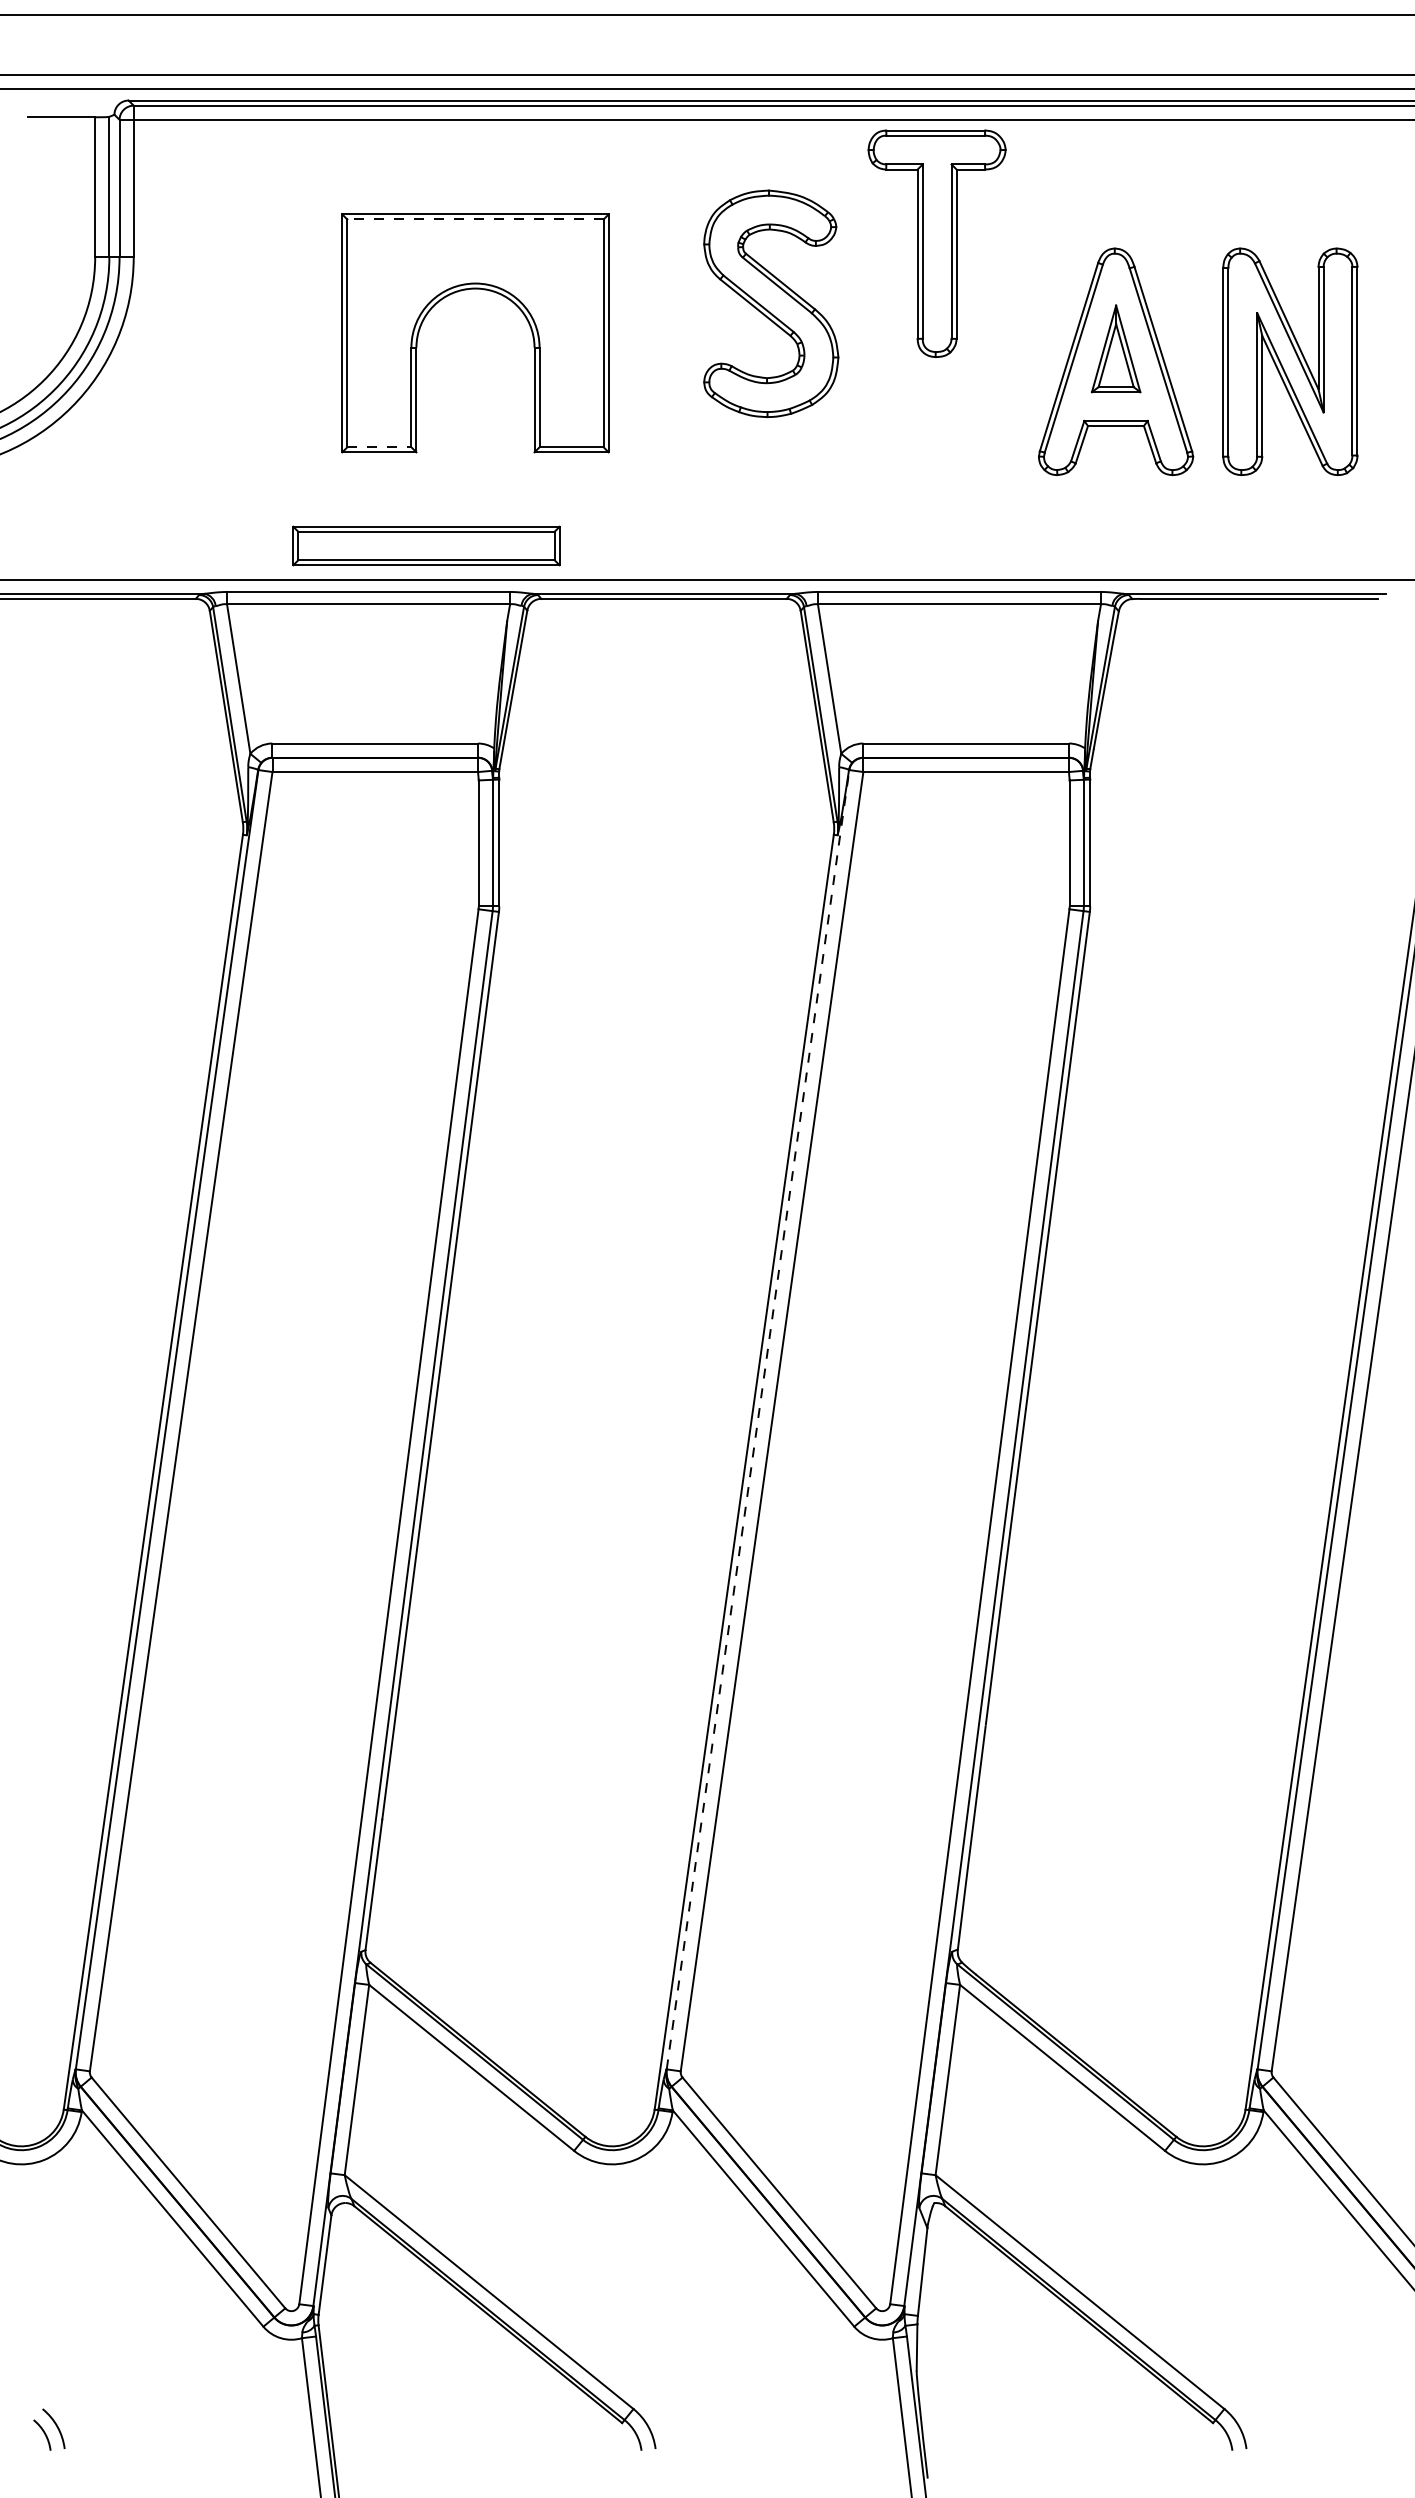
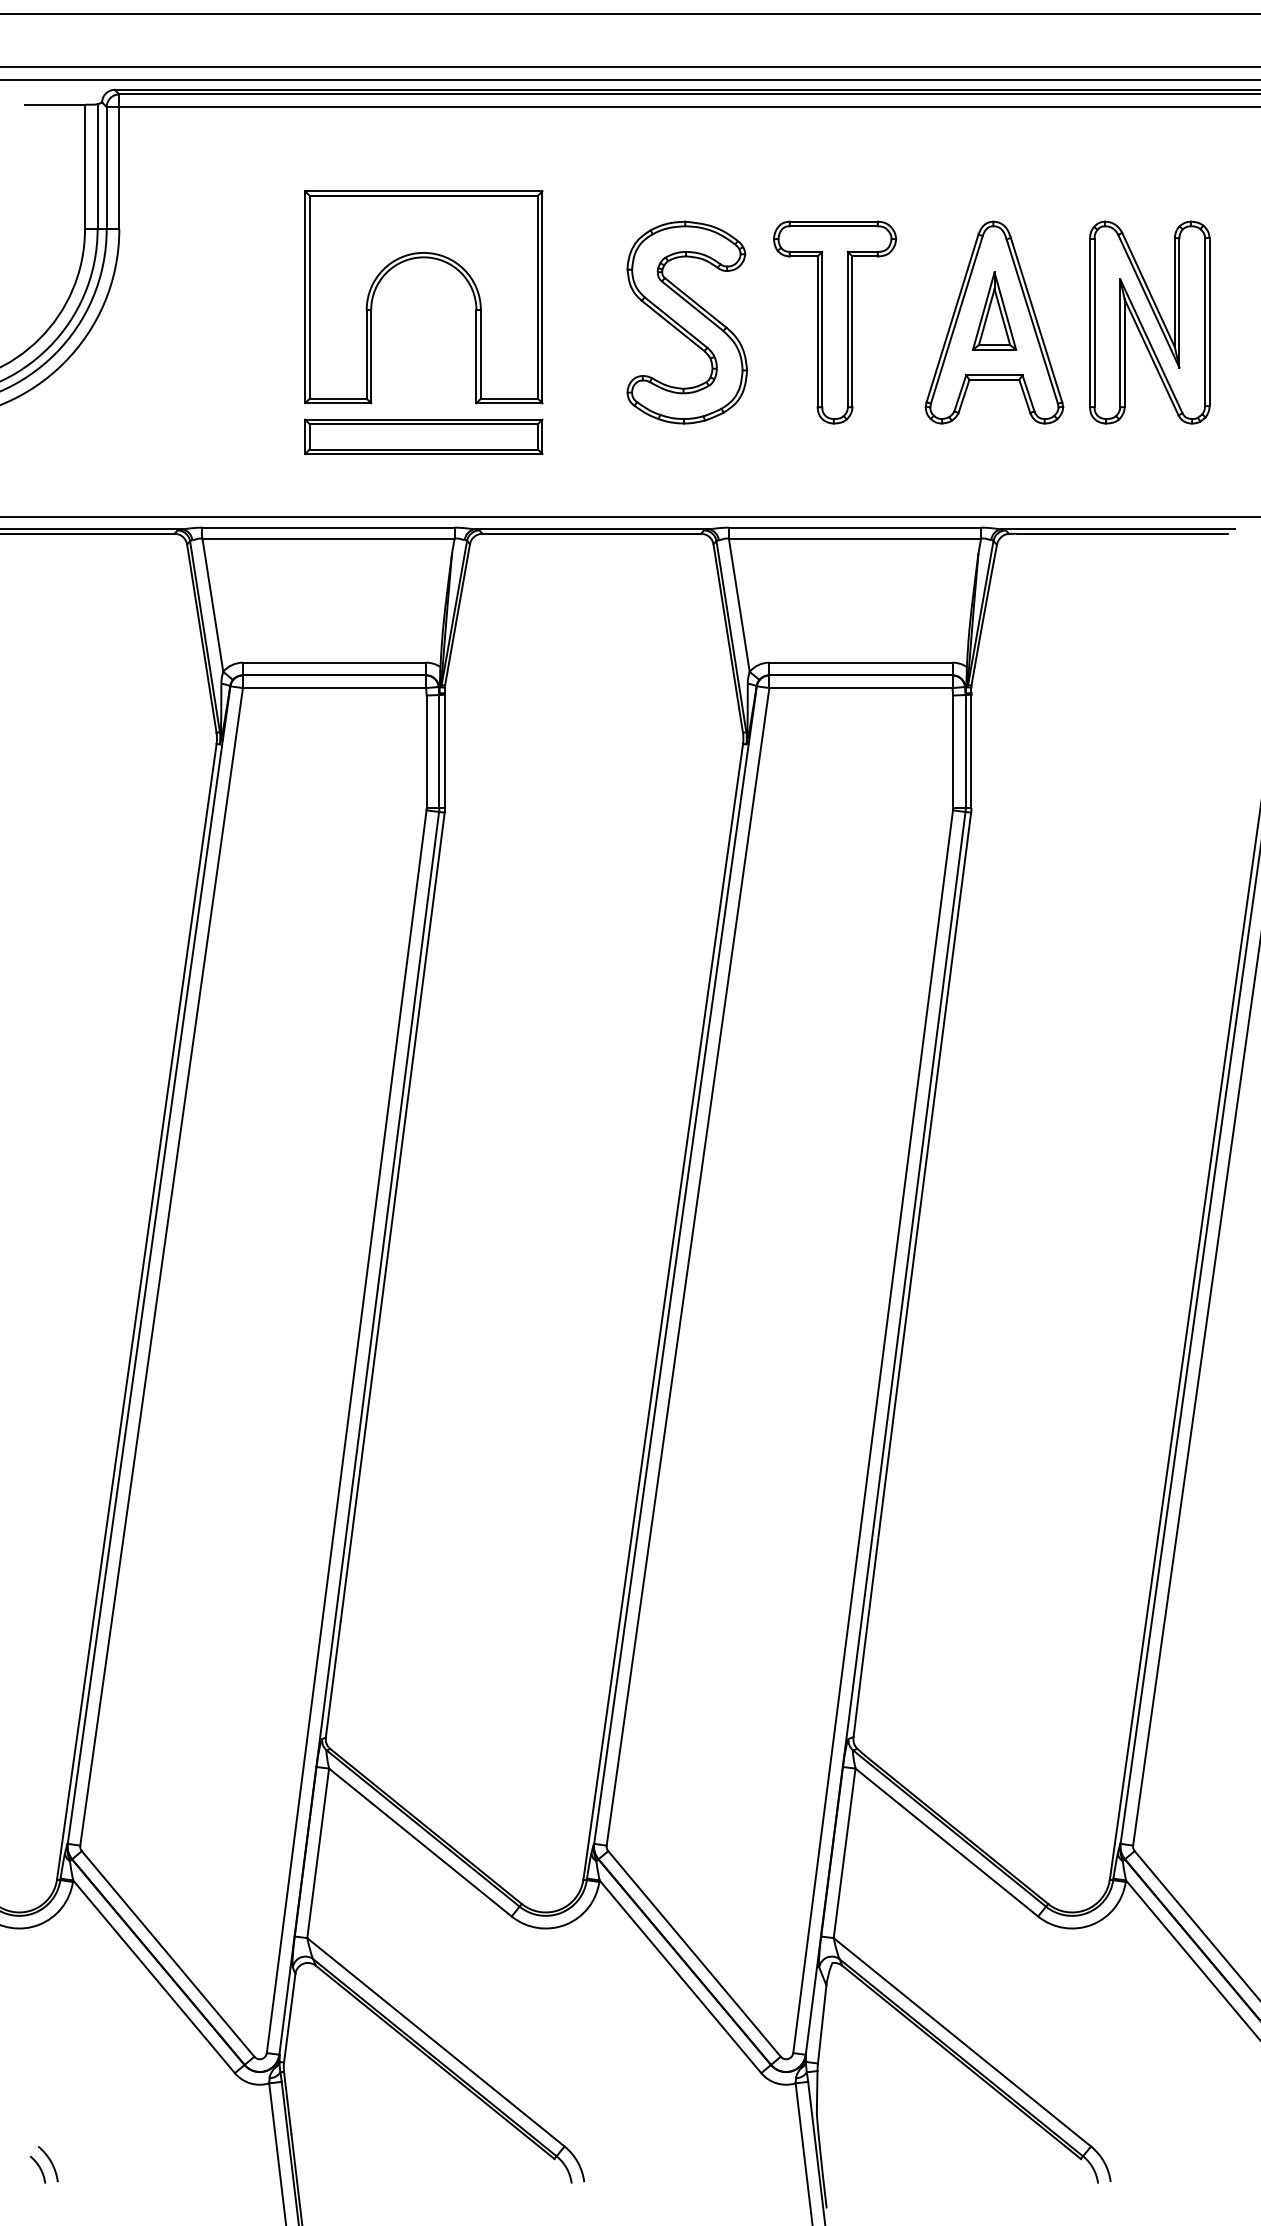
line: (475, 219) -> (423, 195), dashed -> solid
part: (936, 243) -> (834, 322), moved
part: (771, 303) -> (687, 322), moved
line: (379, 447) -> (338, 398), dashed -> solid
part: (426, 545) -> (423, 436), moved
line: (758, 1419) -> (675, 1264), dashed -> solid

